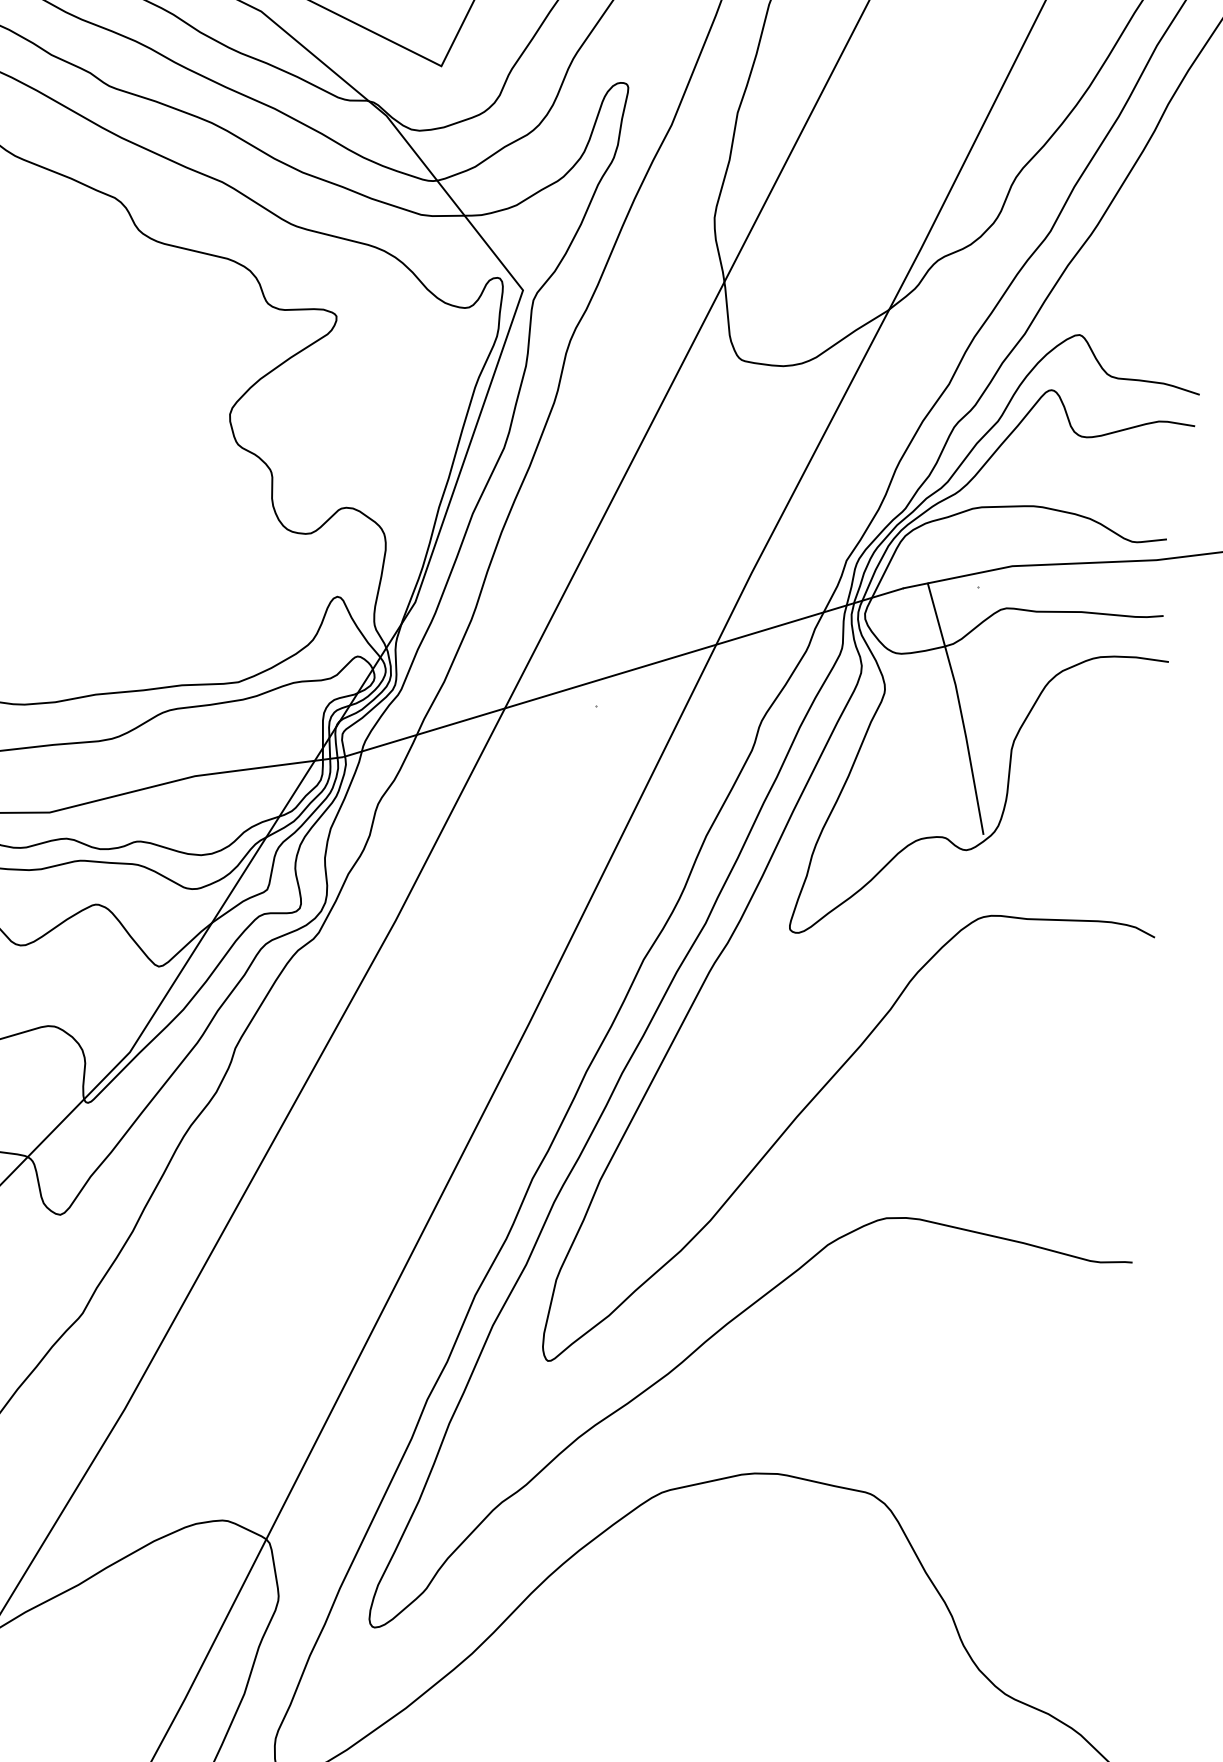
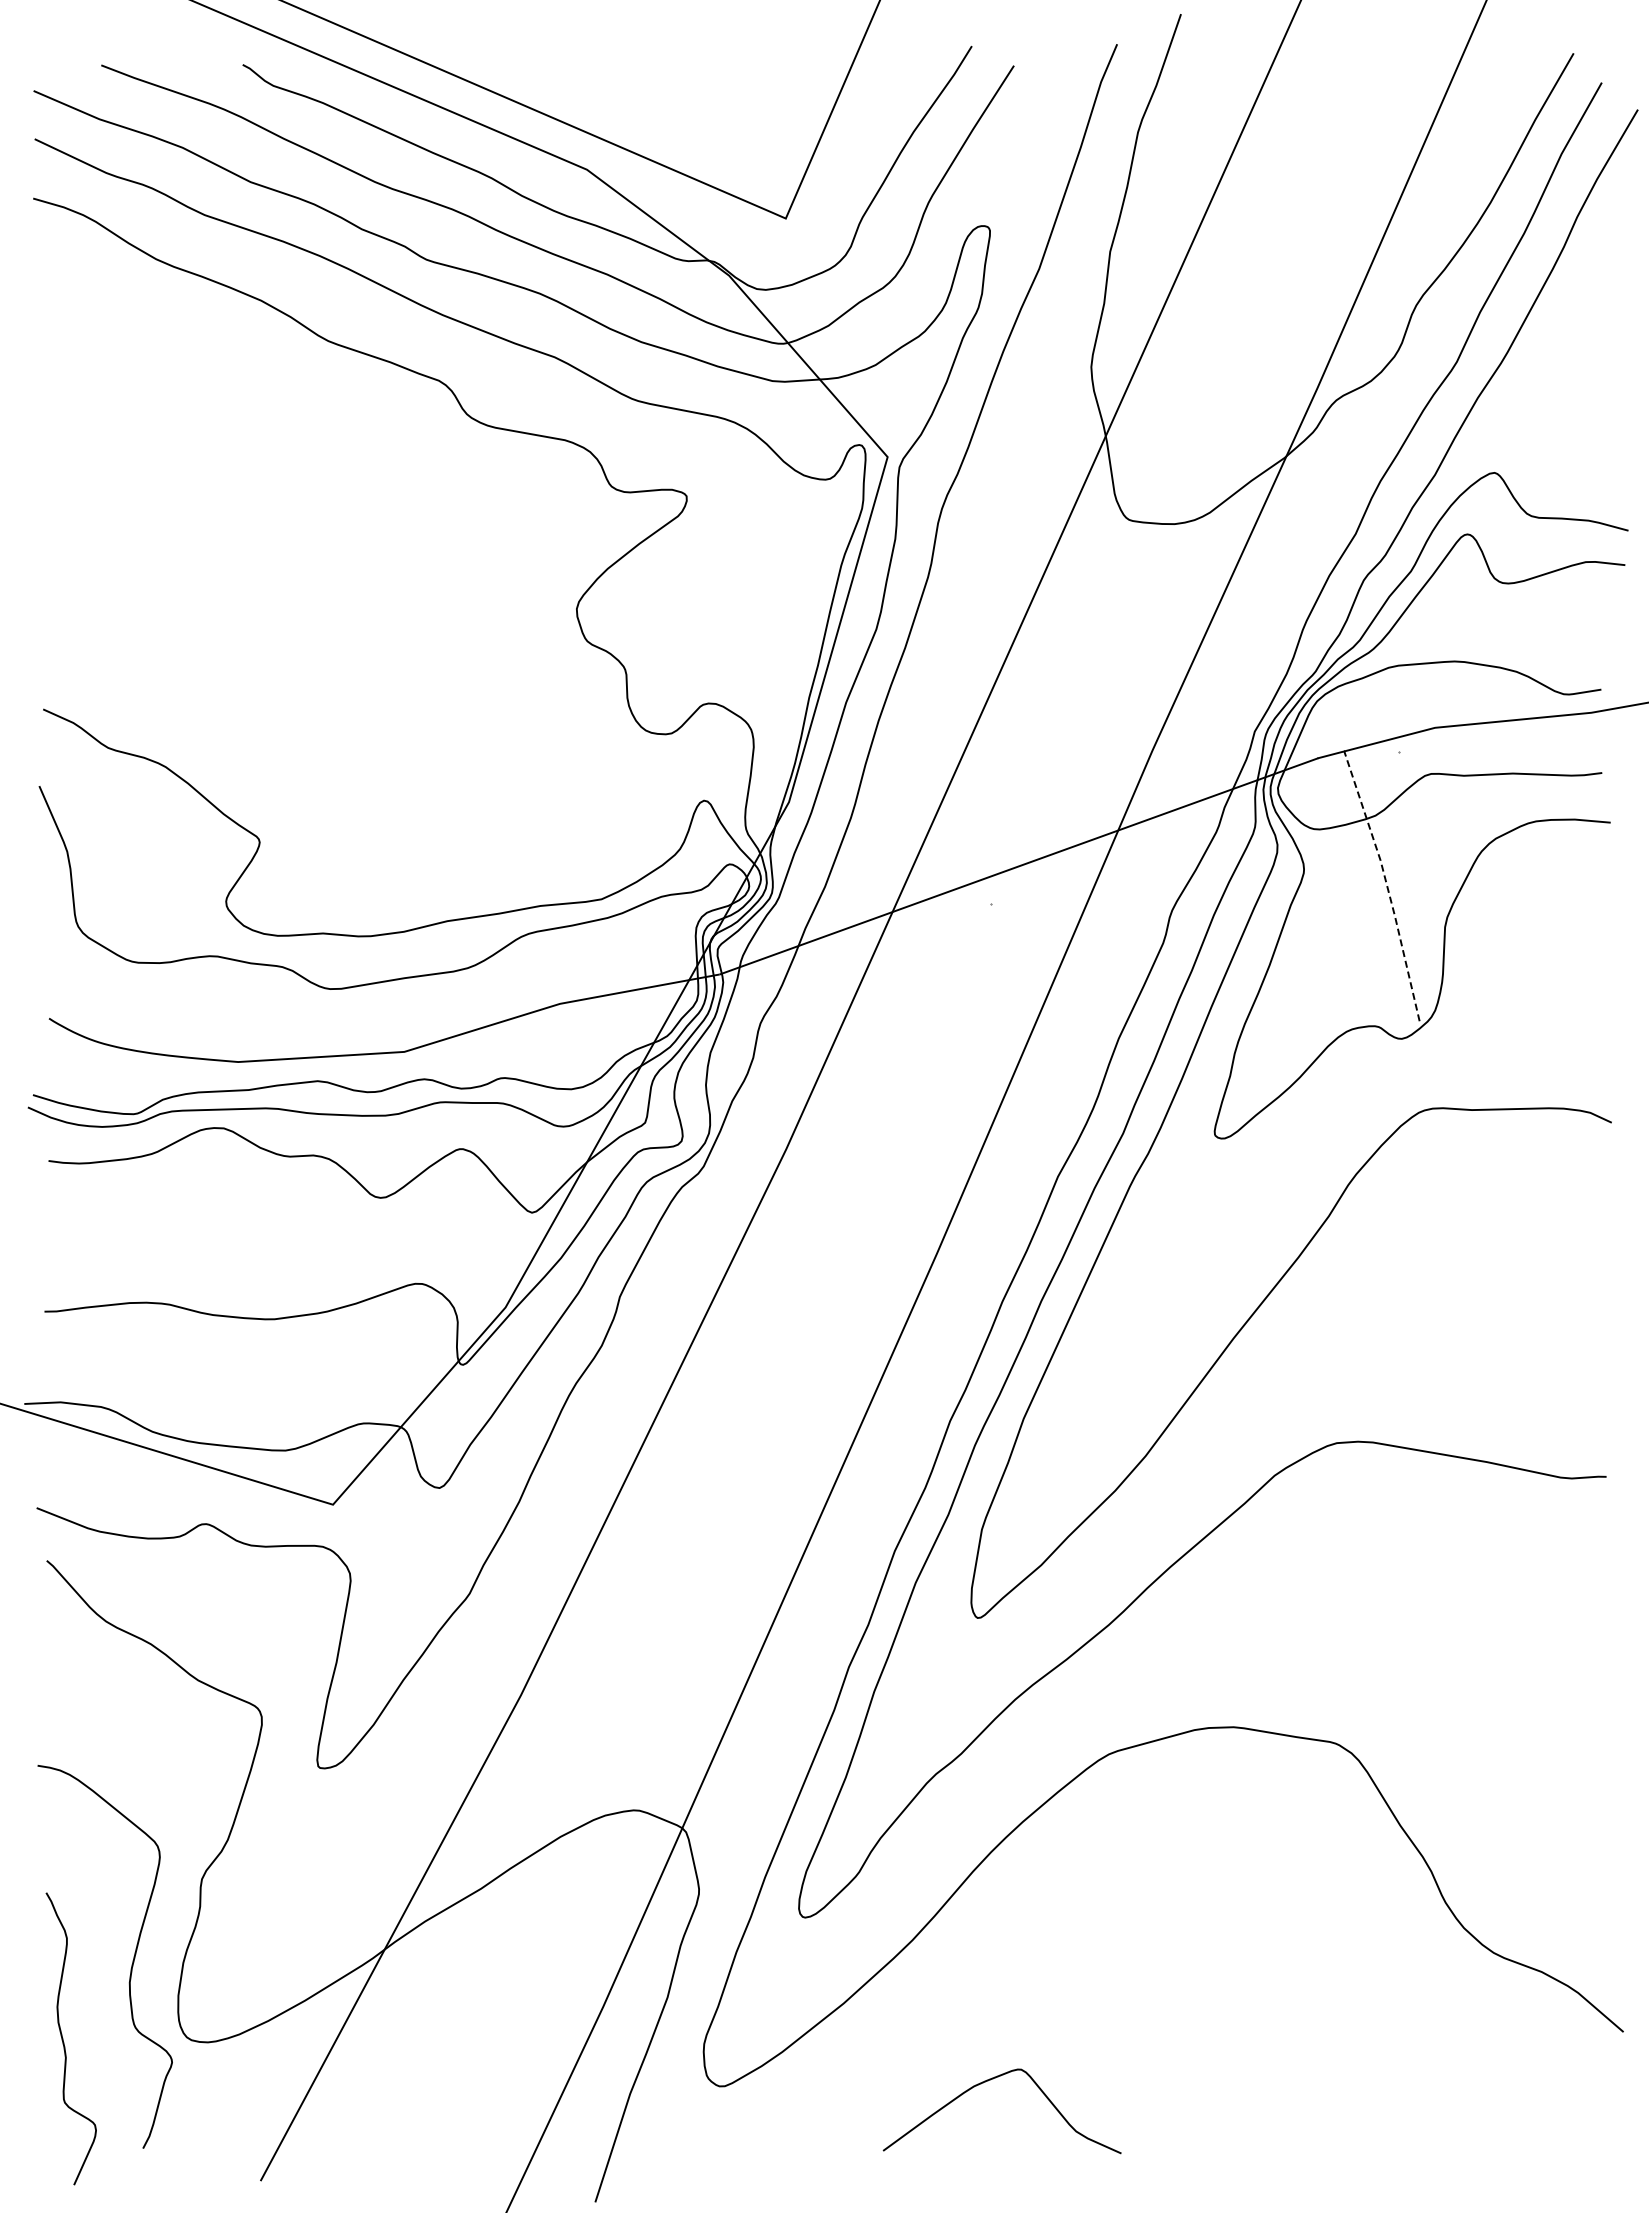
line: (959, 708) -> (1386, 885), solid -> dashed

